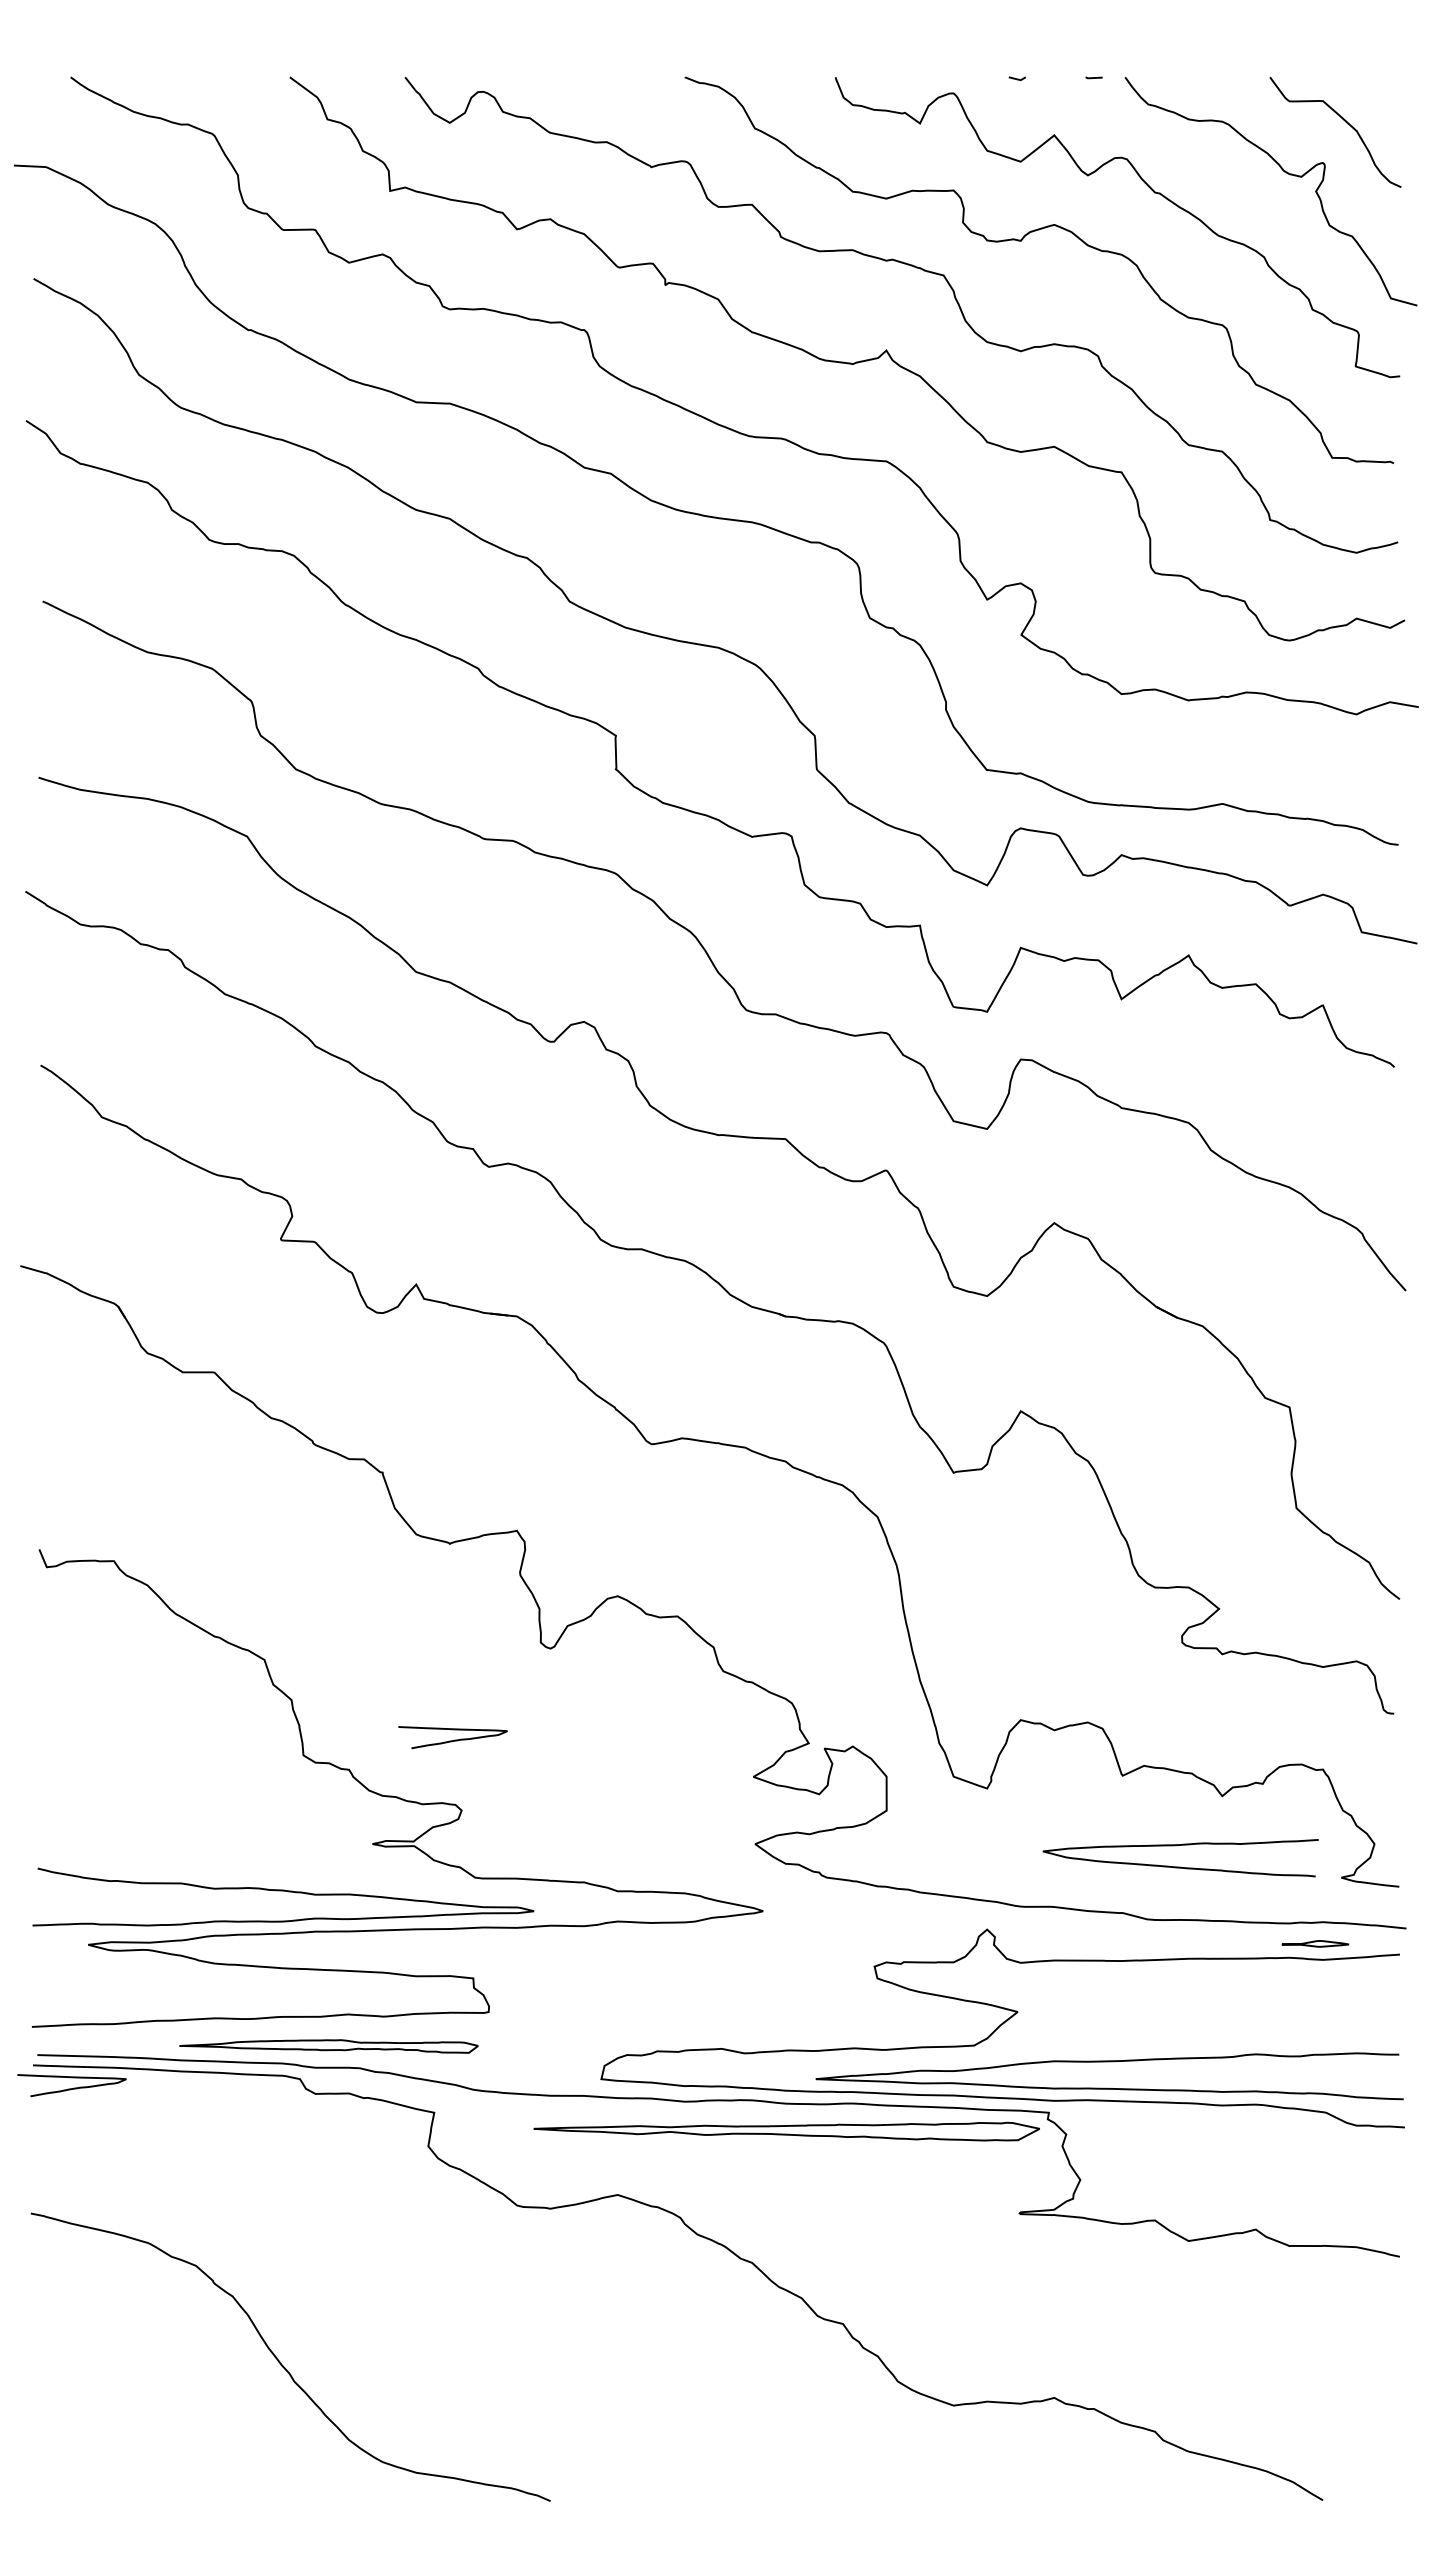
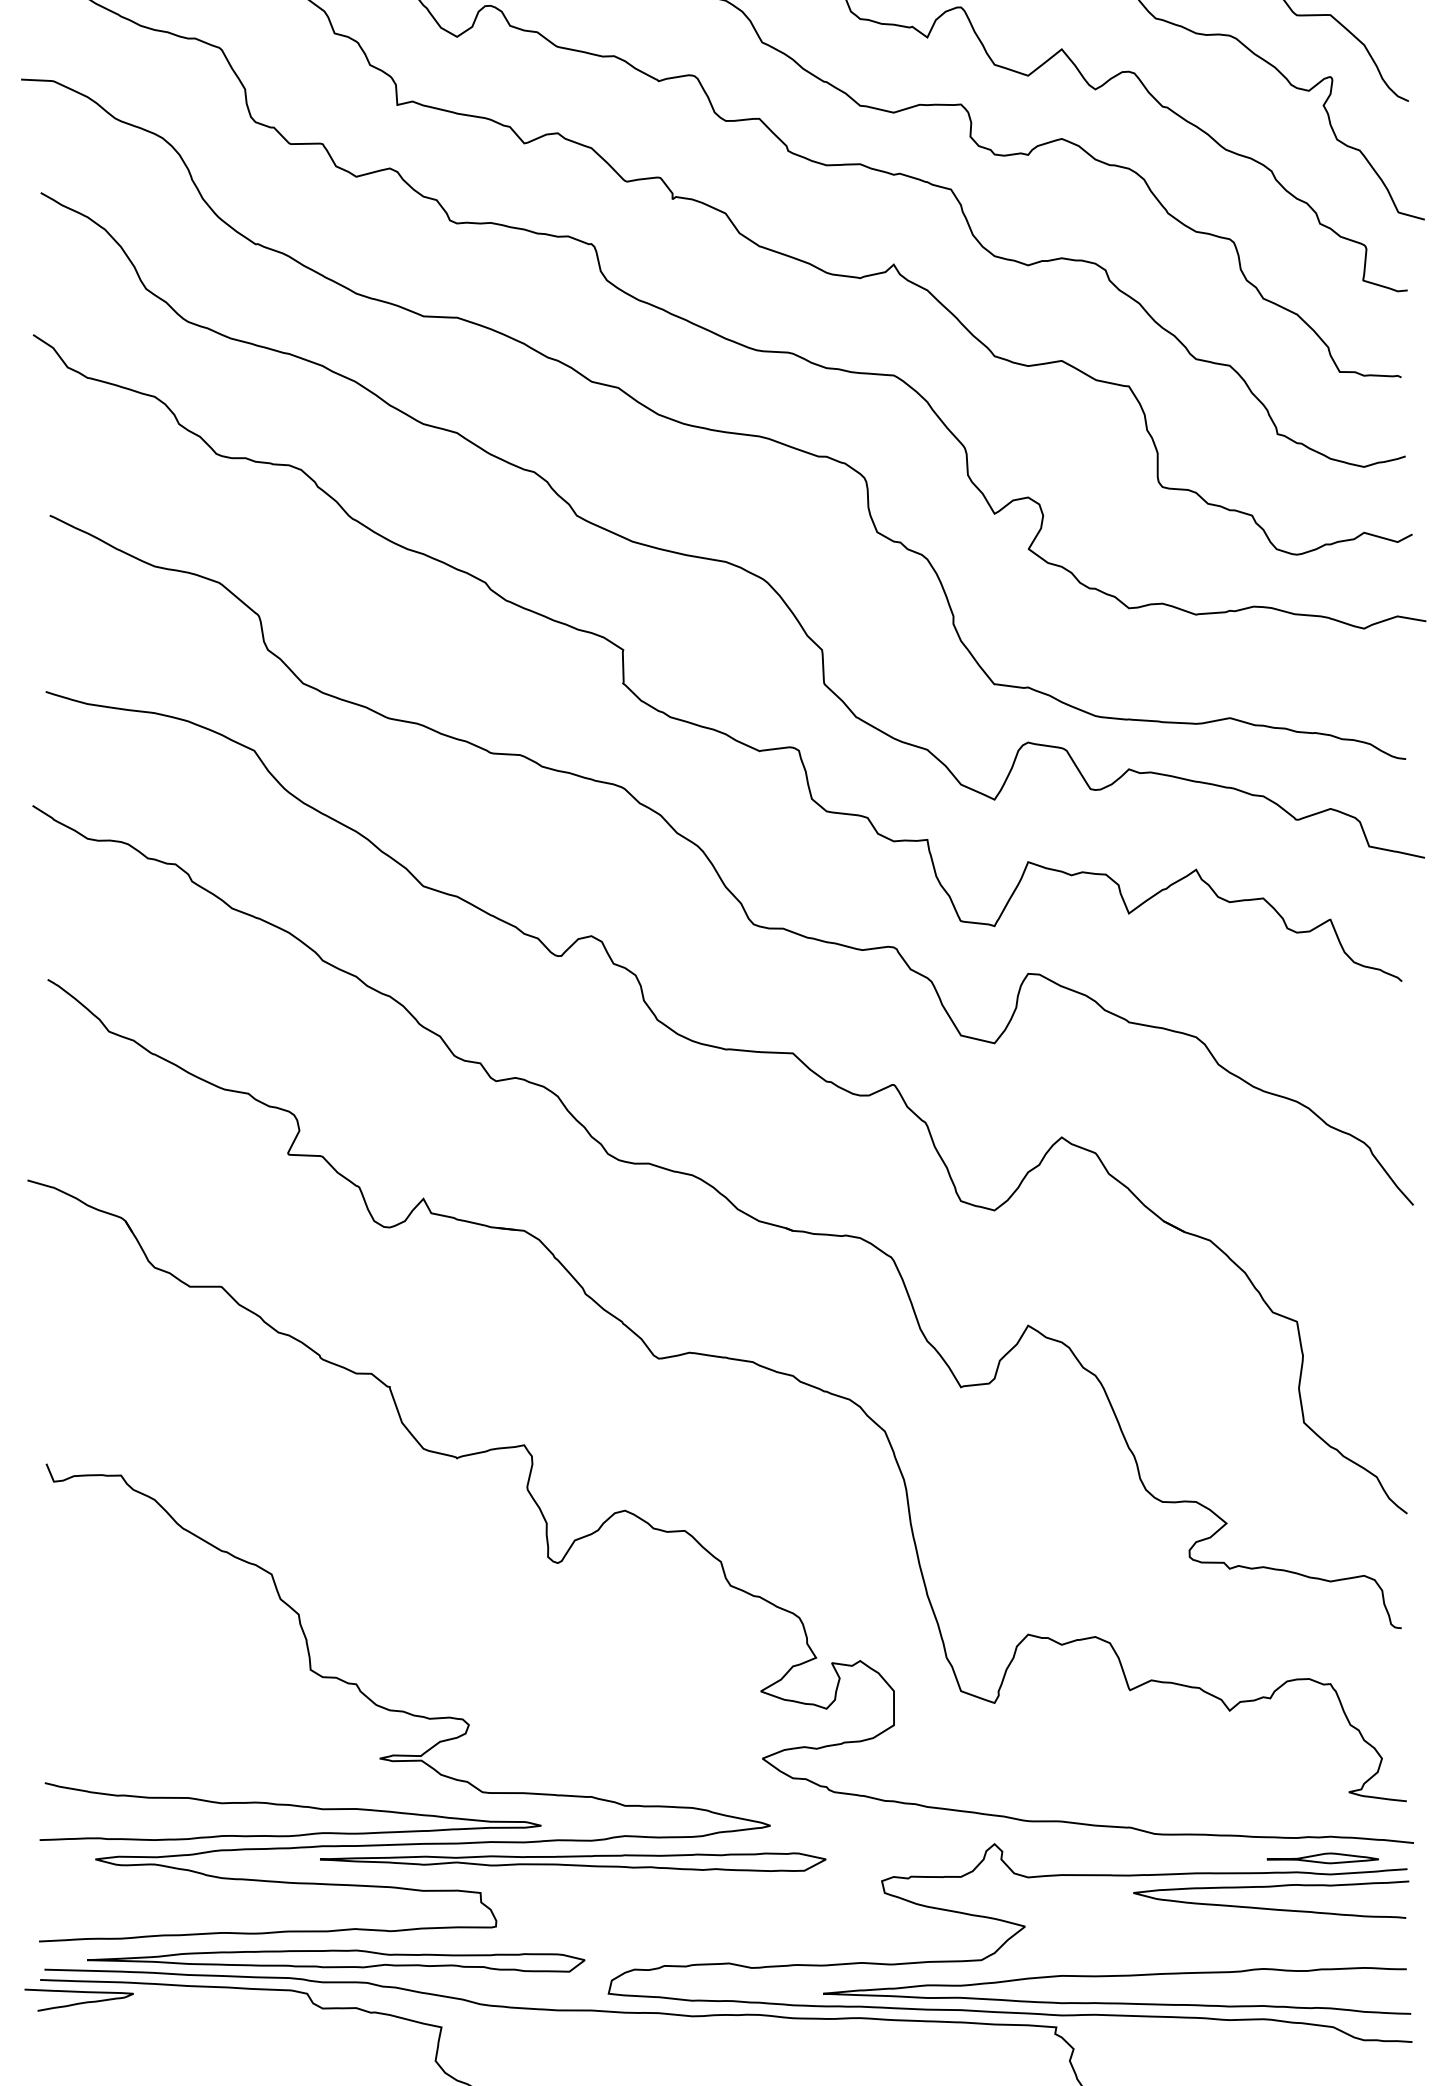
curve: (454, 1739) -> (461, 1653), removed
curve: (1180, 1866) -> (1270, 1908), moved
part: (1315, 1943) -> (1323, 1858), size x1.67
part: (328, 2046) -> (335, 1961), size x1.67
part: (786, 2131) -> (572, 1862), moved

